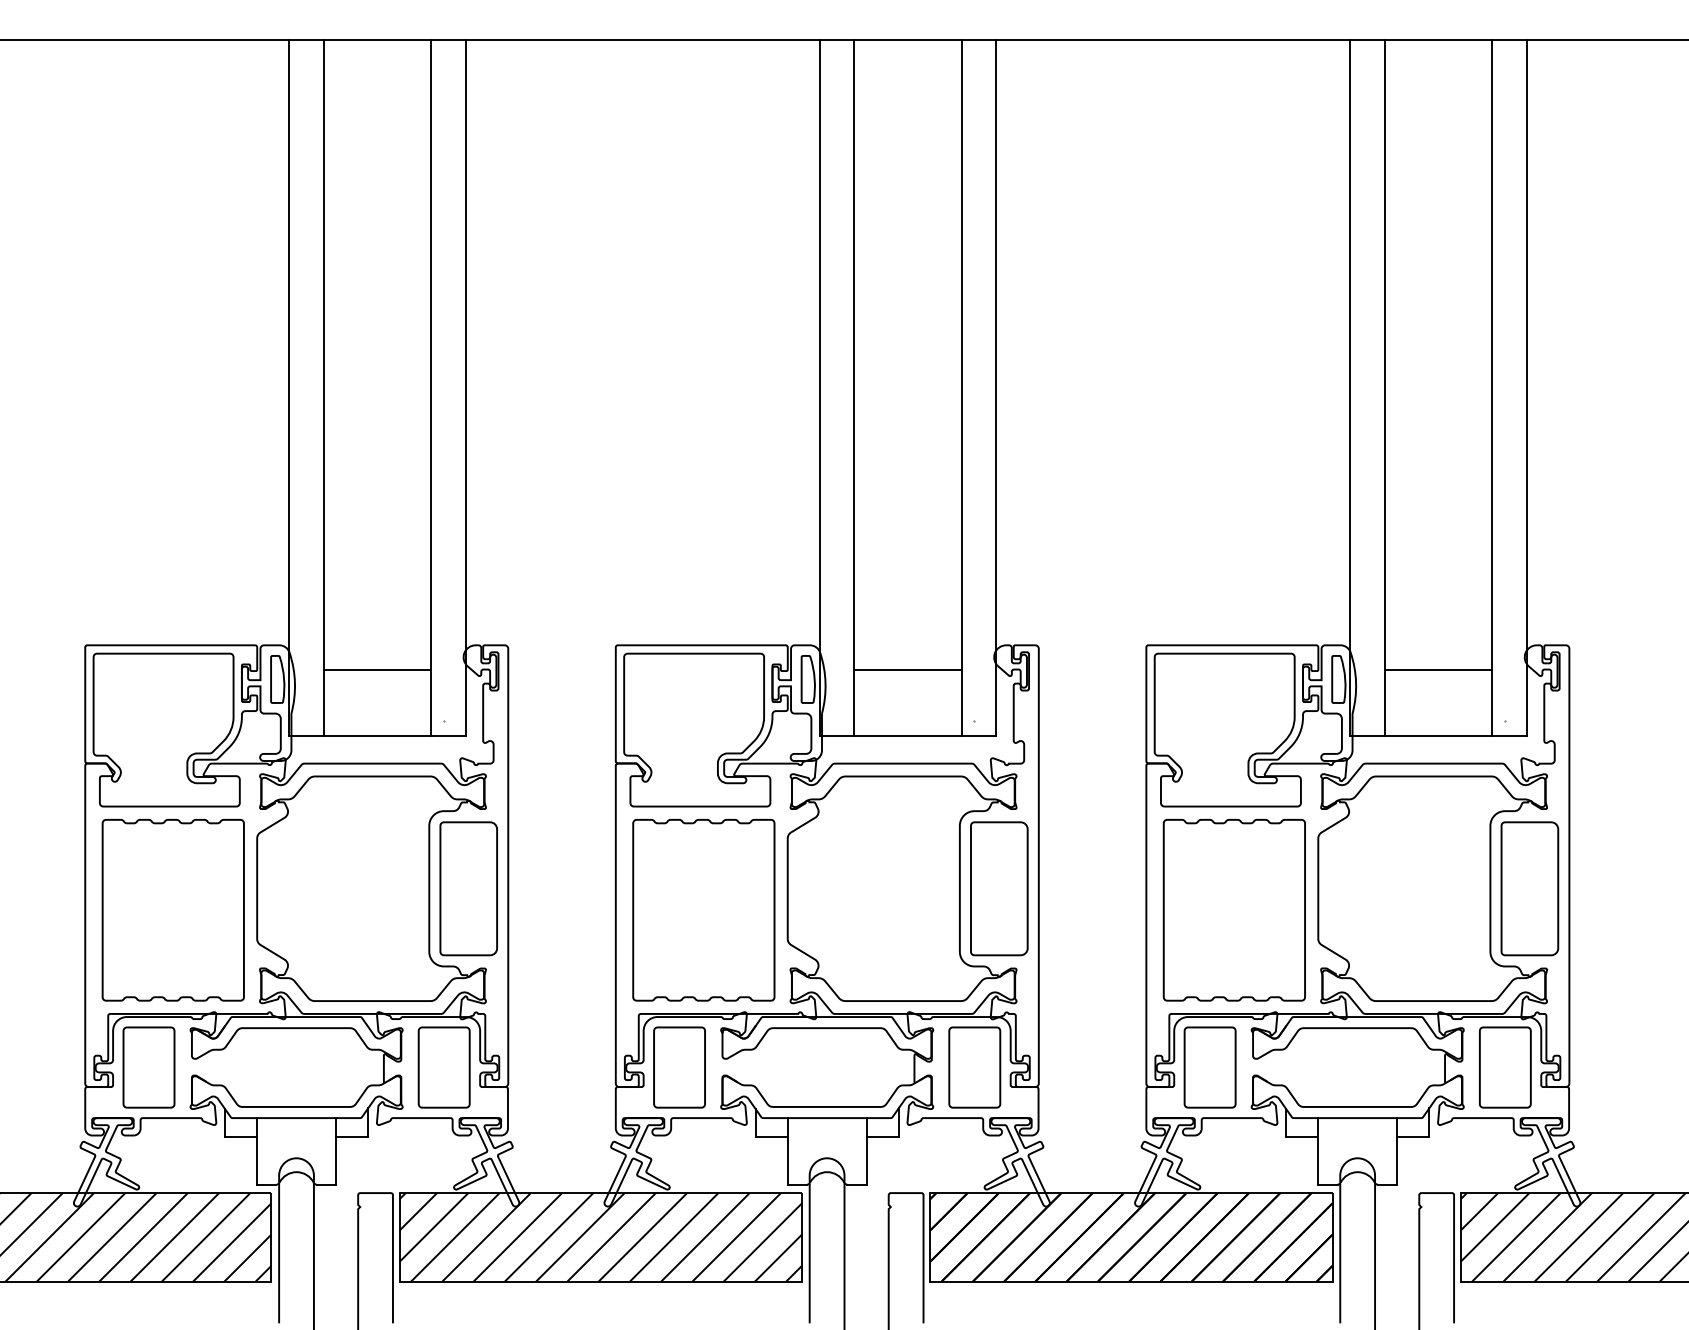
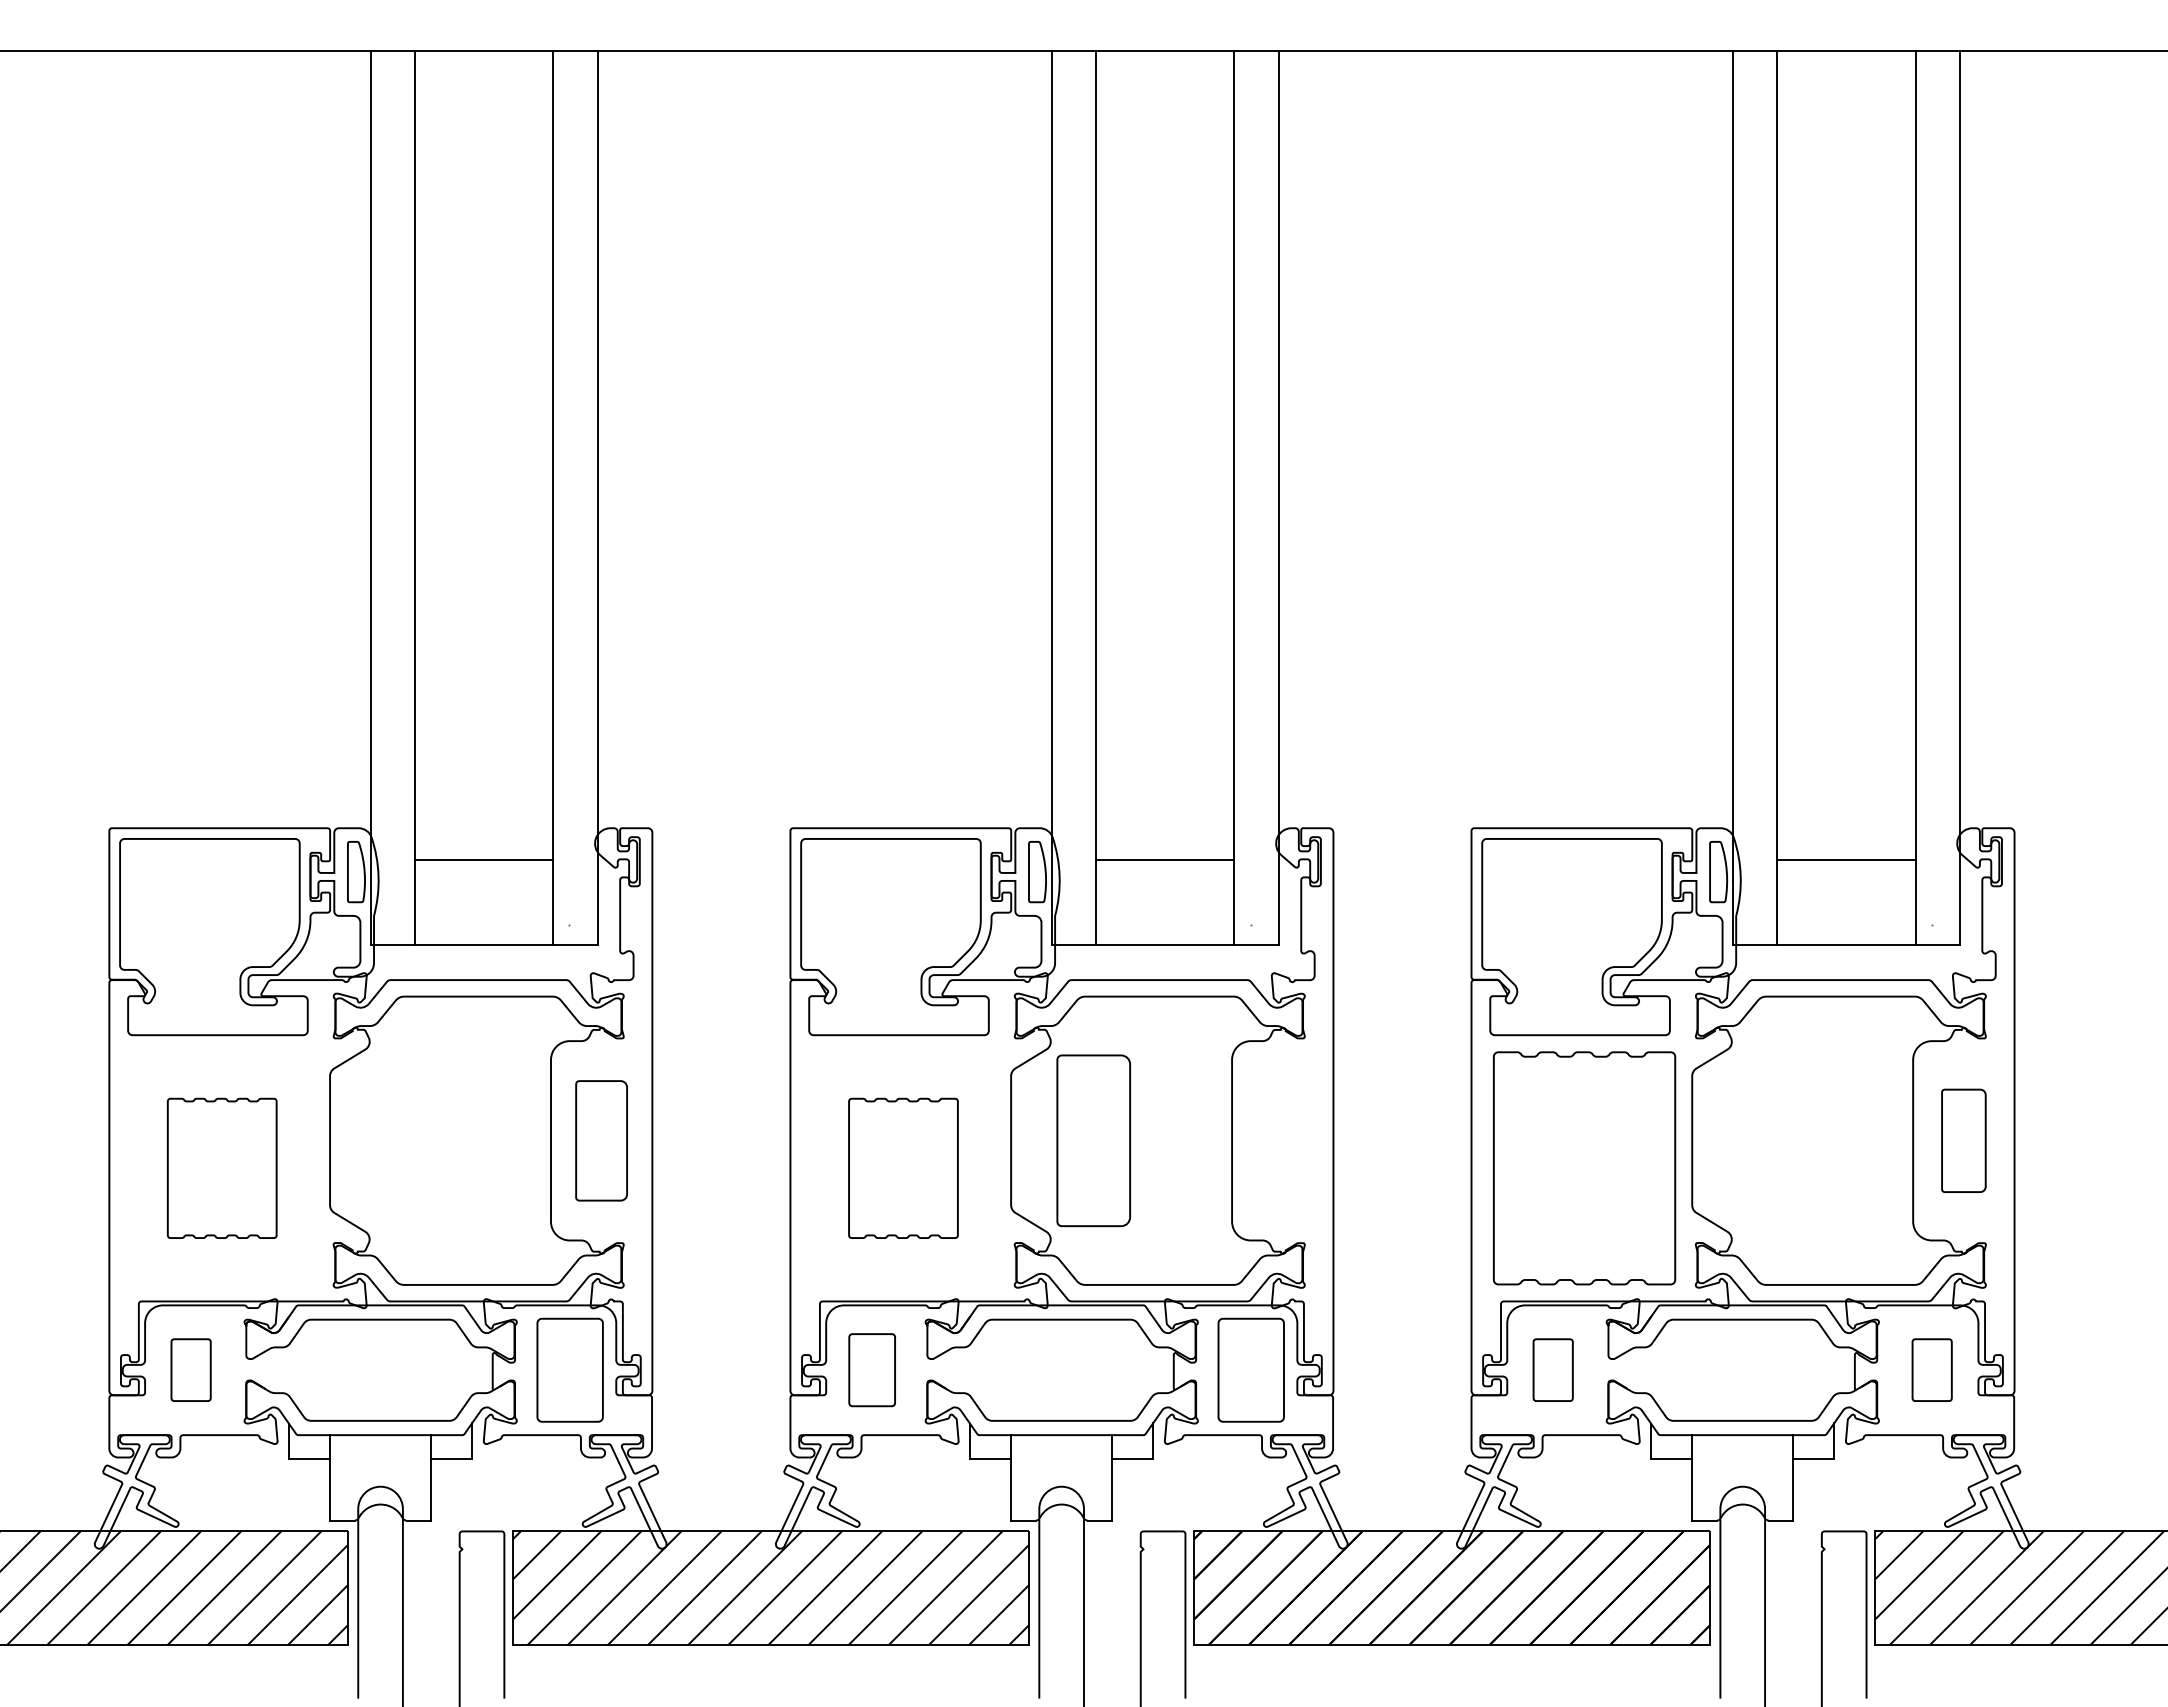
part: (468, 888) -> (601, 1140), size x0.7
part: (999, 888) -> (1093, 1140), moved
part: (1529, 888) -> (1963, 1140), size x0.6
part: (172, 910) -> (221, 1168), size x0.6
part: (703, 910) -> (903, 1168), size x0.6
part: (148, 1066) -> (190, 1369), size x0.6
part: (678, 1066) -> (871, 1369), size x0.7
part: (1209, 1066) -> (1552, 1369), size x0.6
part: (1504, 1066) -> (1931, 1369), size x0.6

